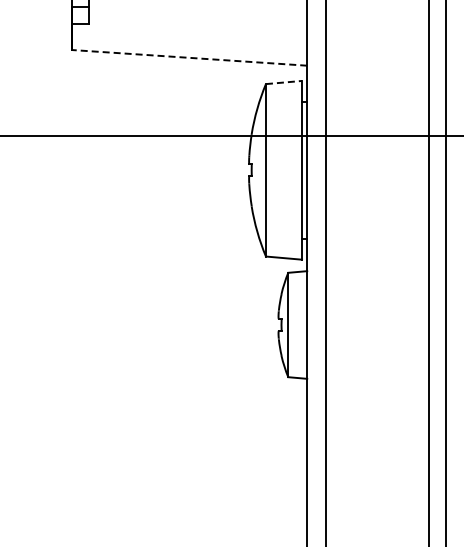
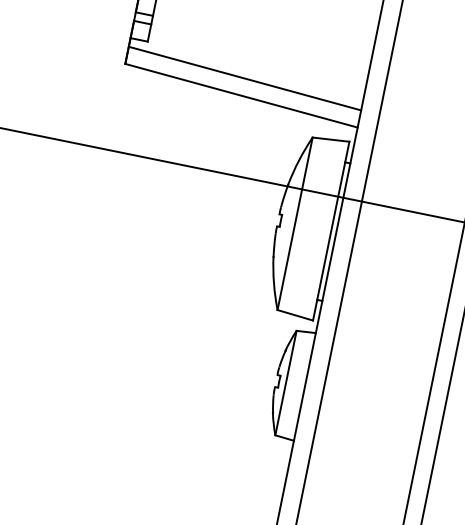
line: (189, 40) -> (245, 78), added
line: (189, 57) -> (241, 95), dashed -> solid
line: (284, 82) -> (331, 139), dashed -> solid

